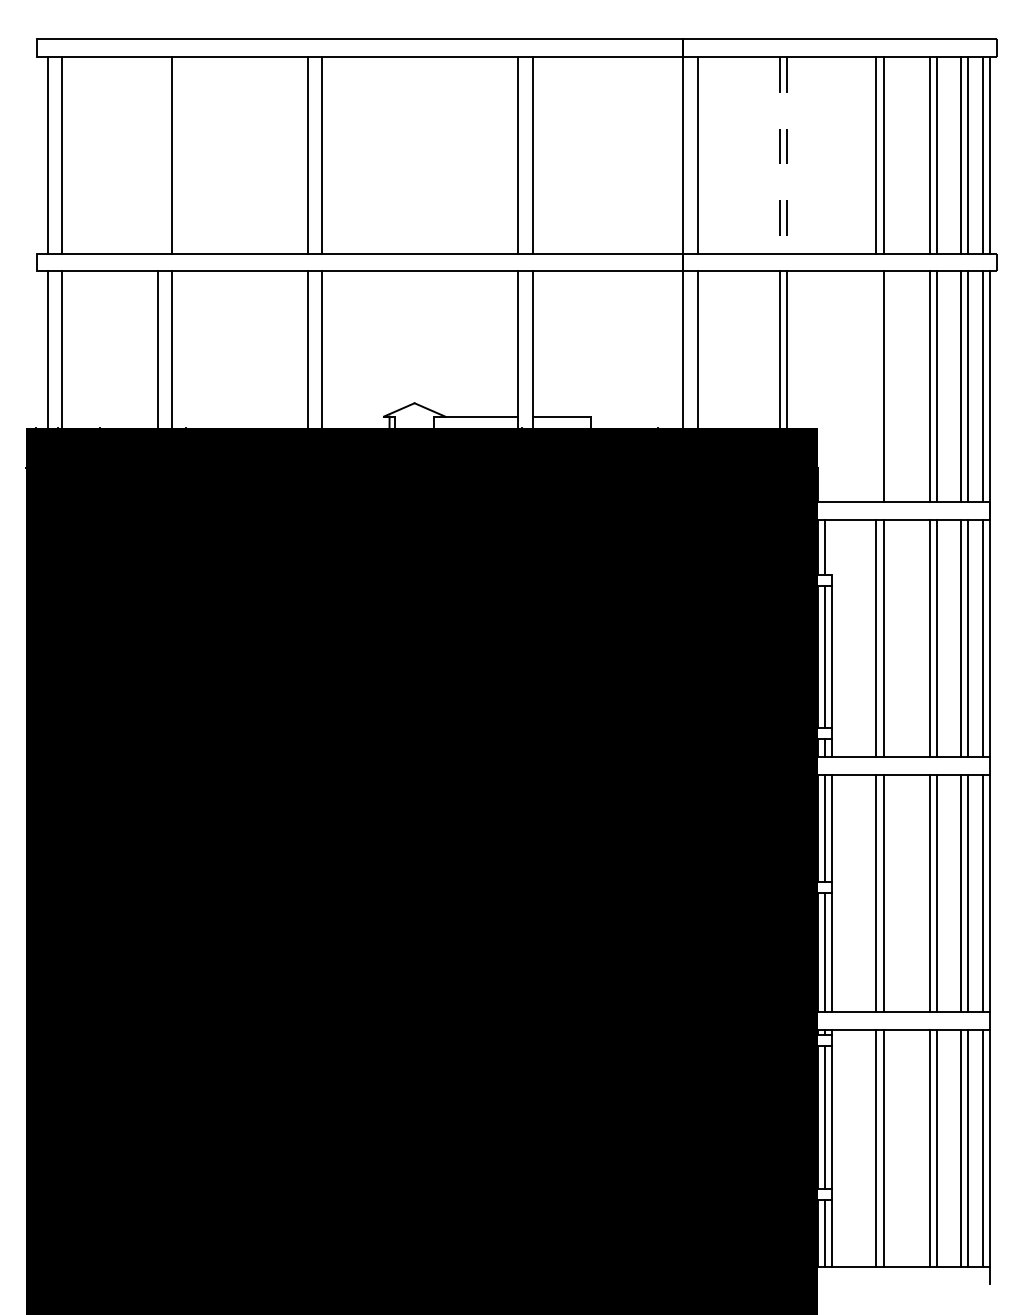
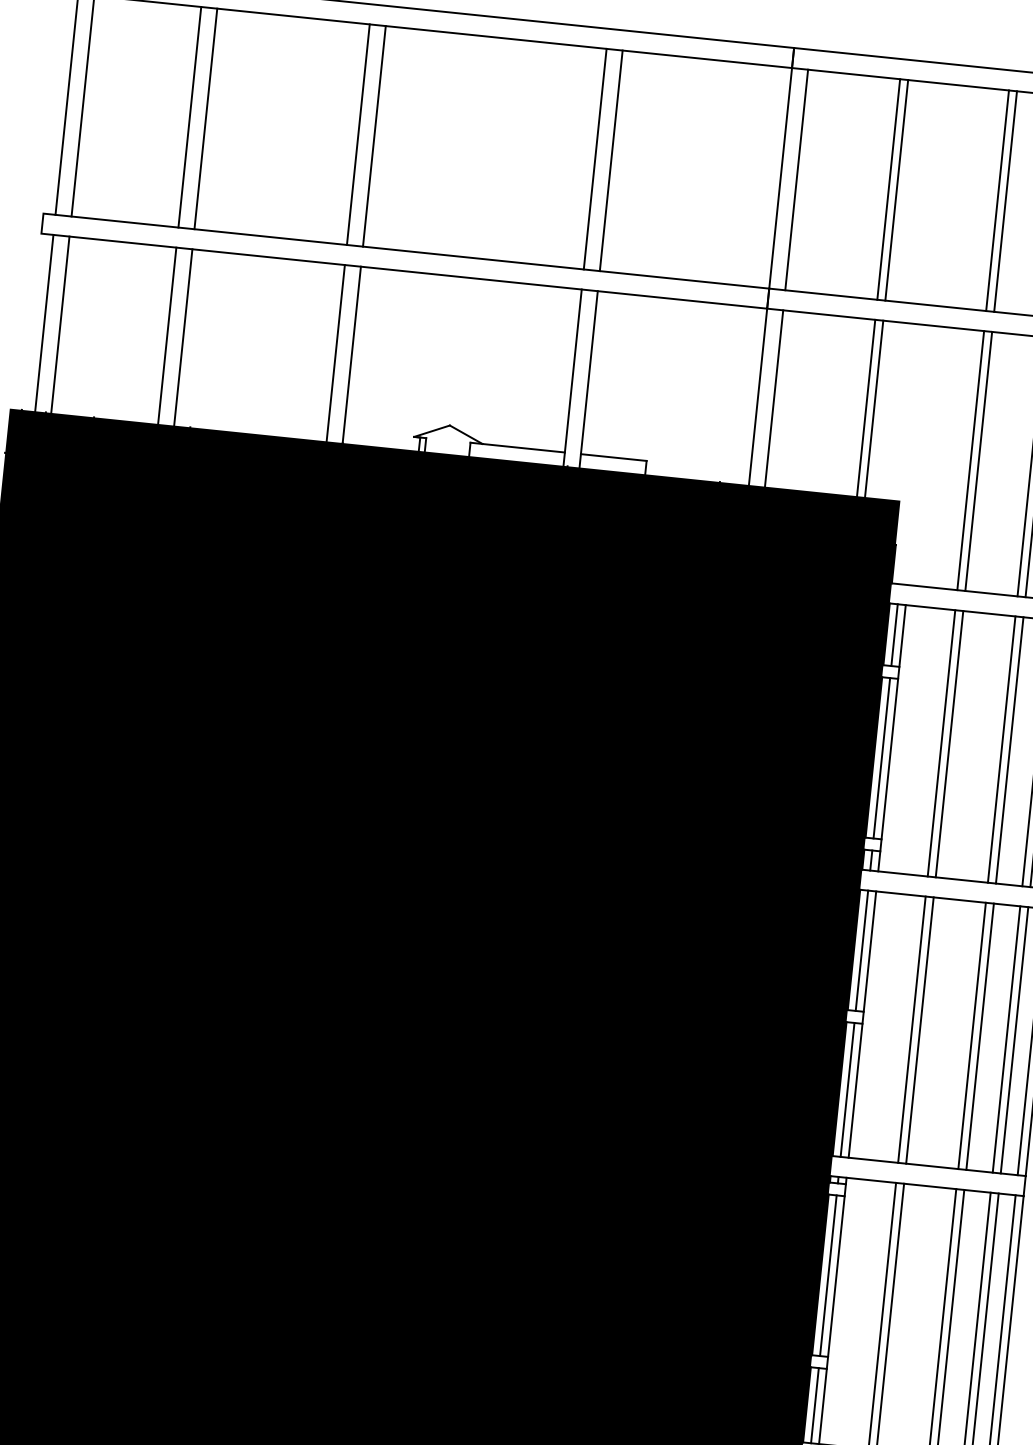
line: (157, 155) -> (189, 117), added
line: (779, 155) -> (888, 189), dashed -> solid
line: (786, 155) -> (896, 190), dashed -> solid
line: (876, 386) -> (970, 460), added
line: (832, 546) -> (902, 635), added

